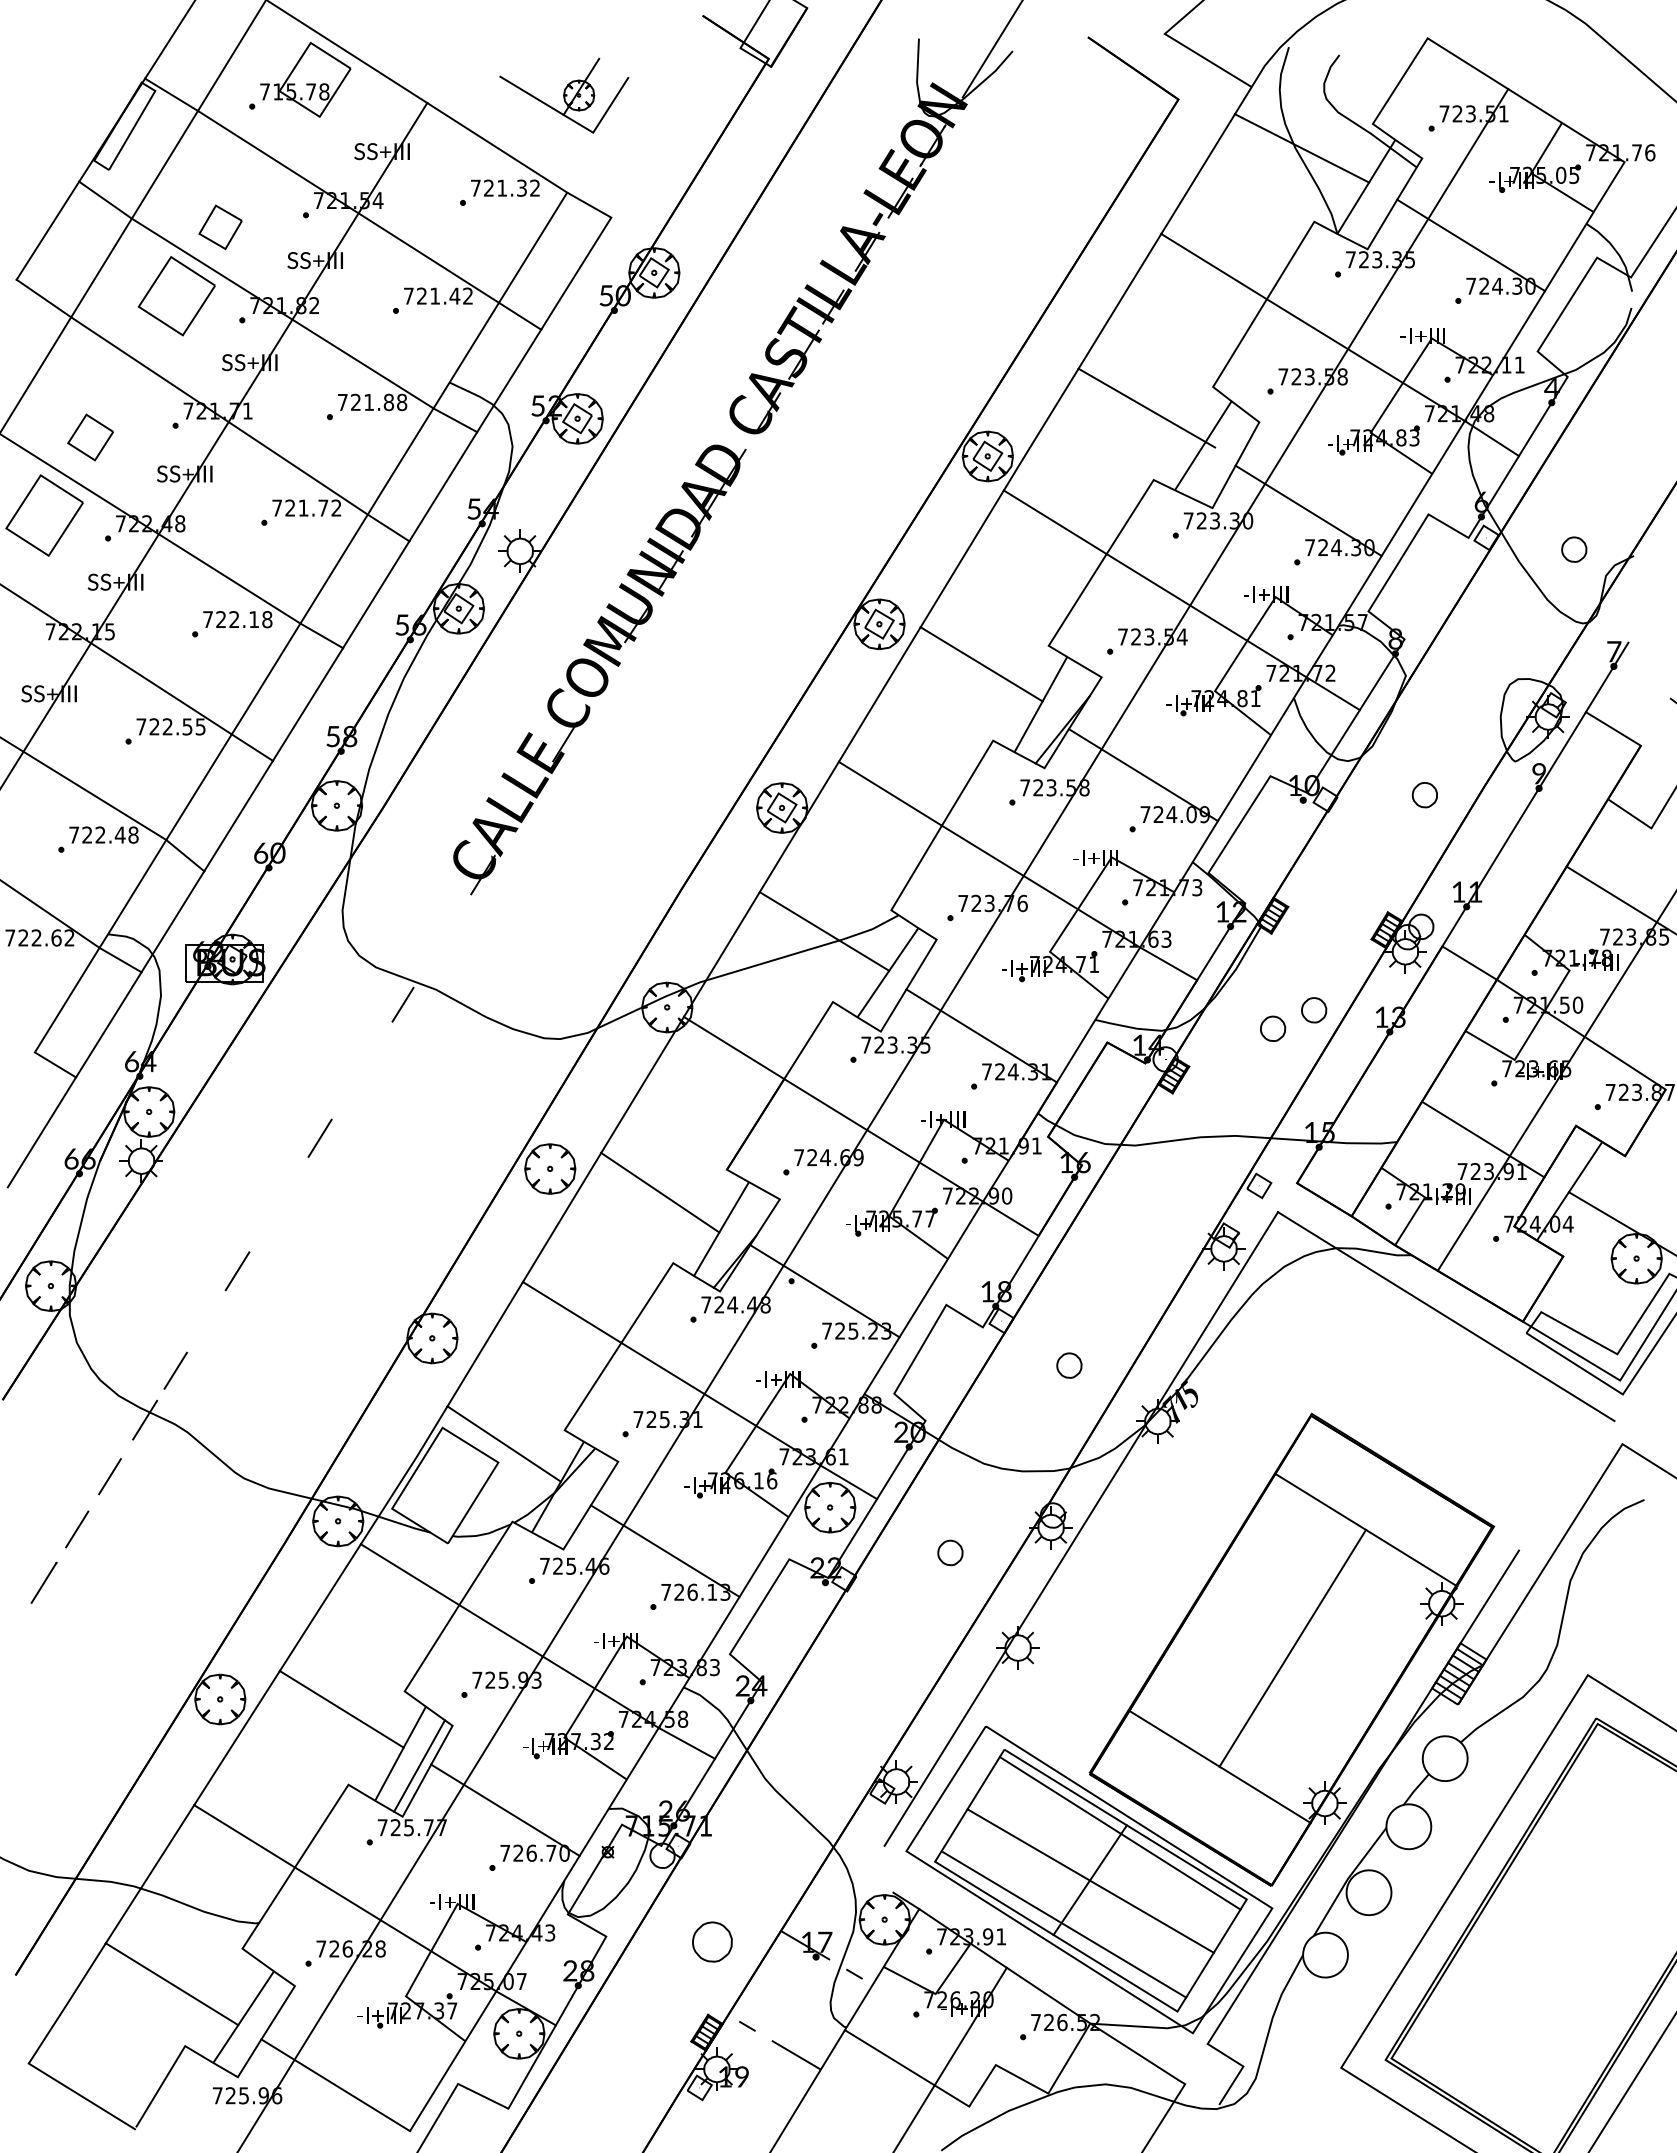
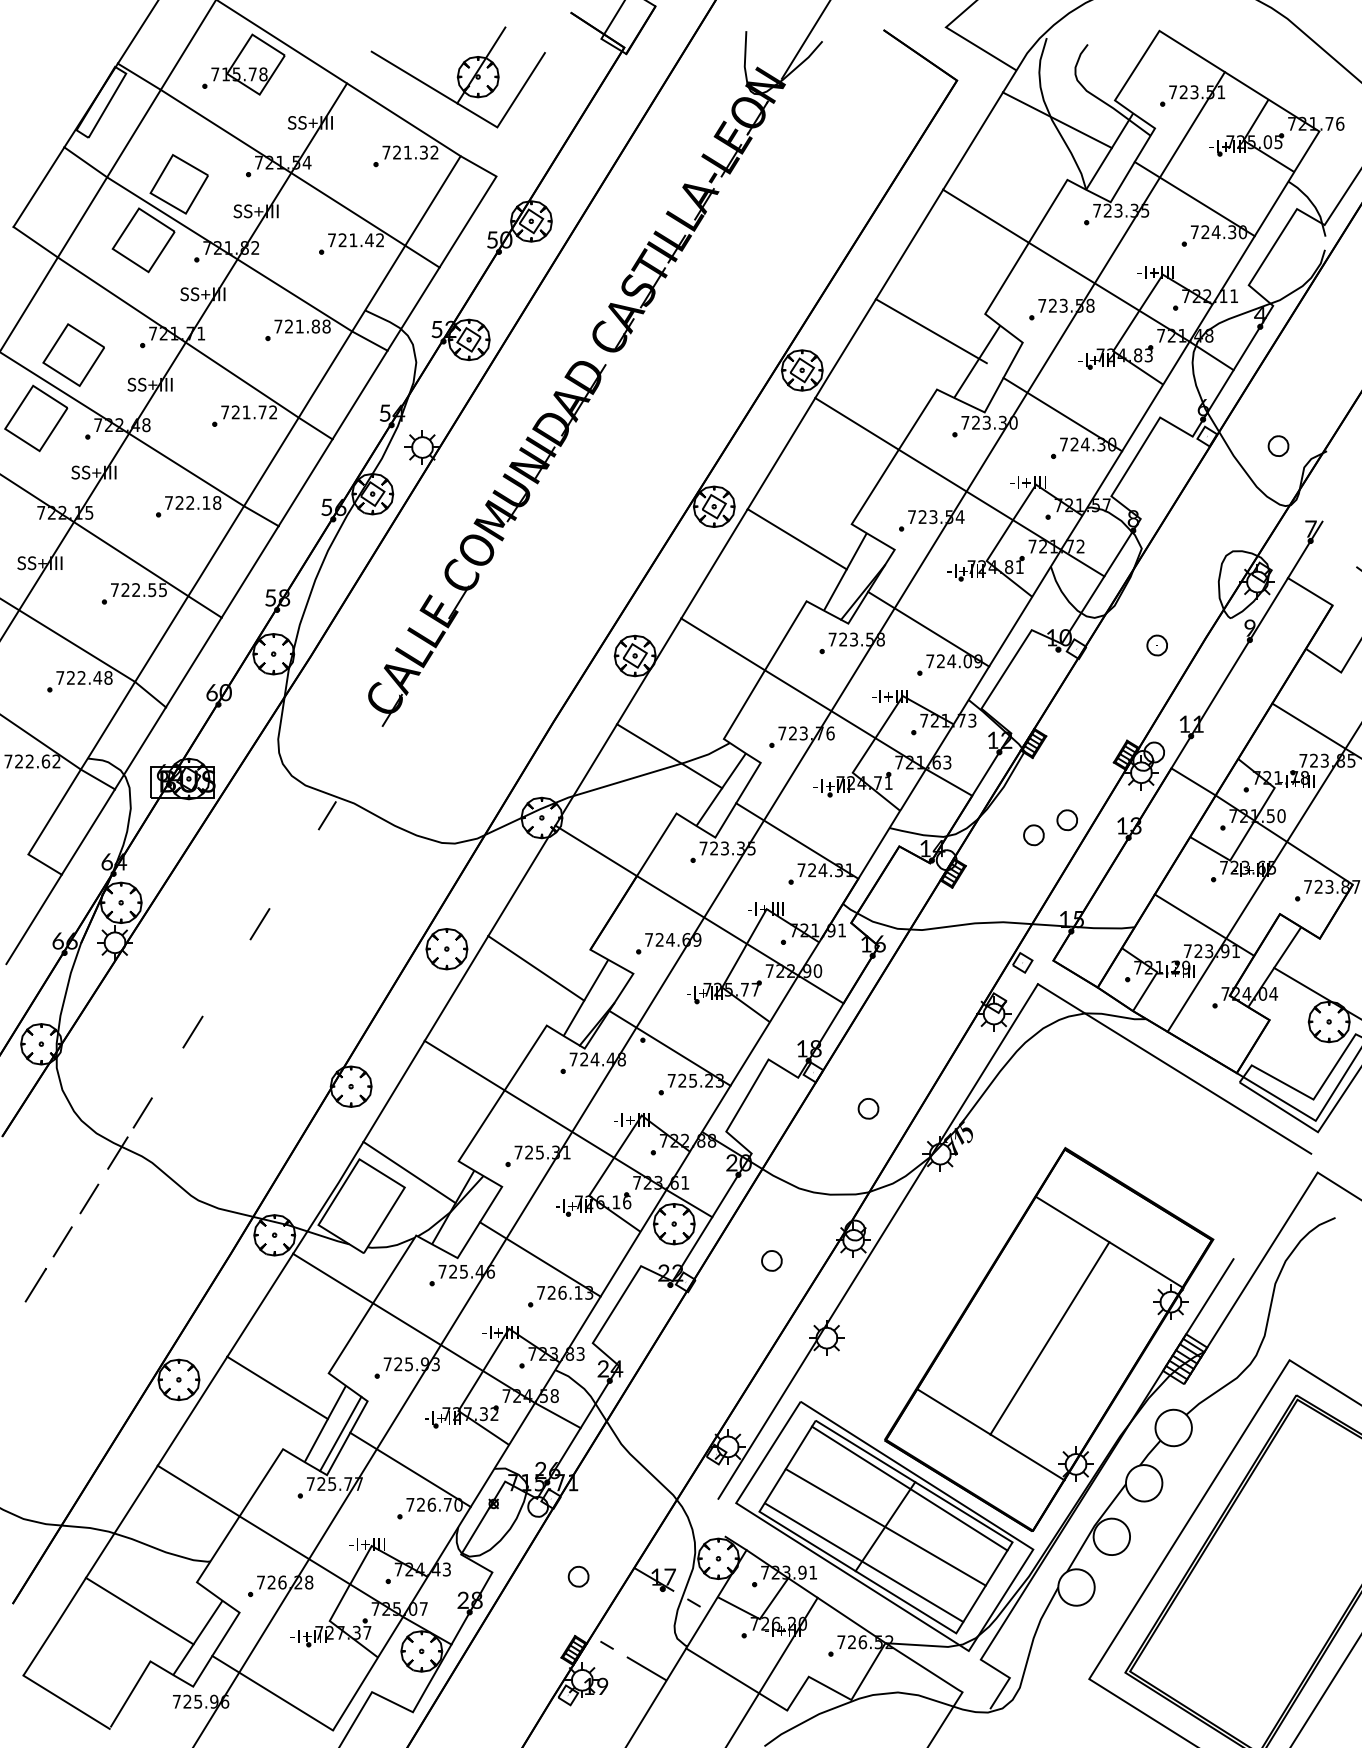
part: (564, 95) -> (458, 77), size x1.67
part: (220, 227) -> (179, 184), size x1.67
part: (90, 437) -> (73, 355), size x1.67
part: (712, 1941) -> (578, 1576), size x0.62

